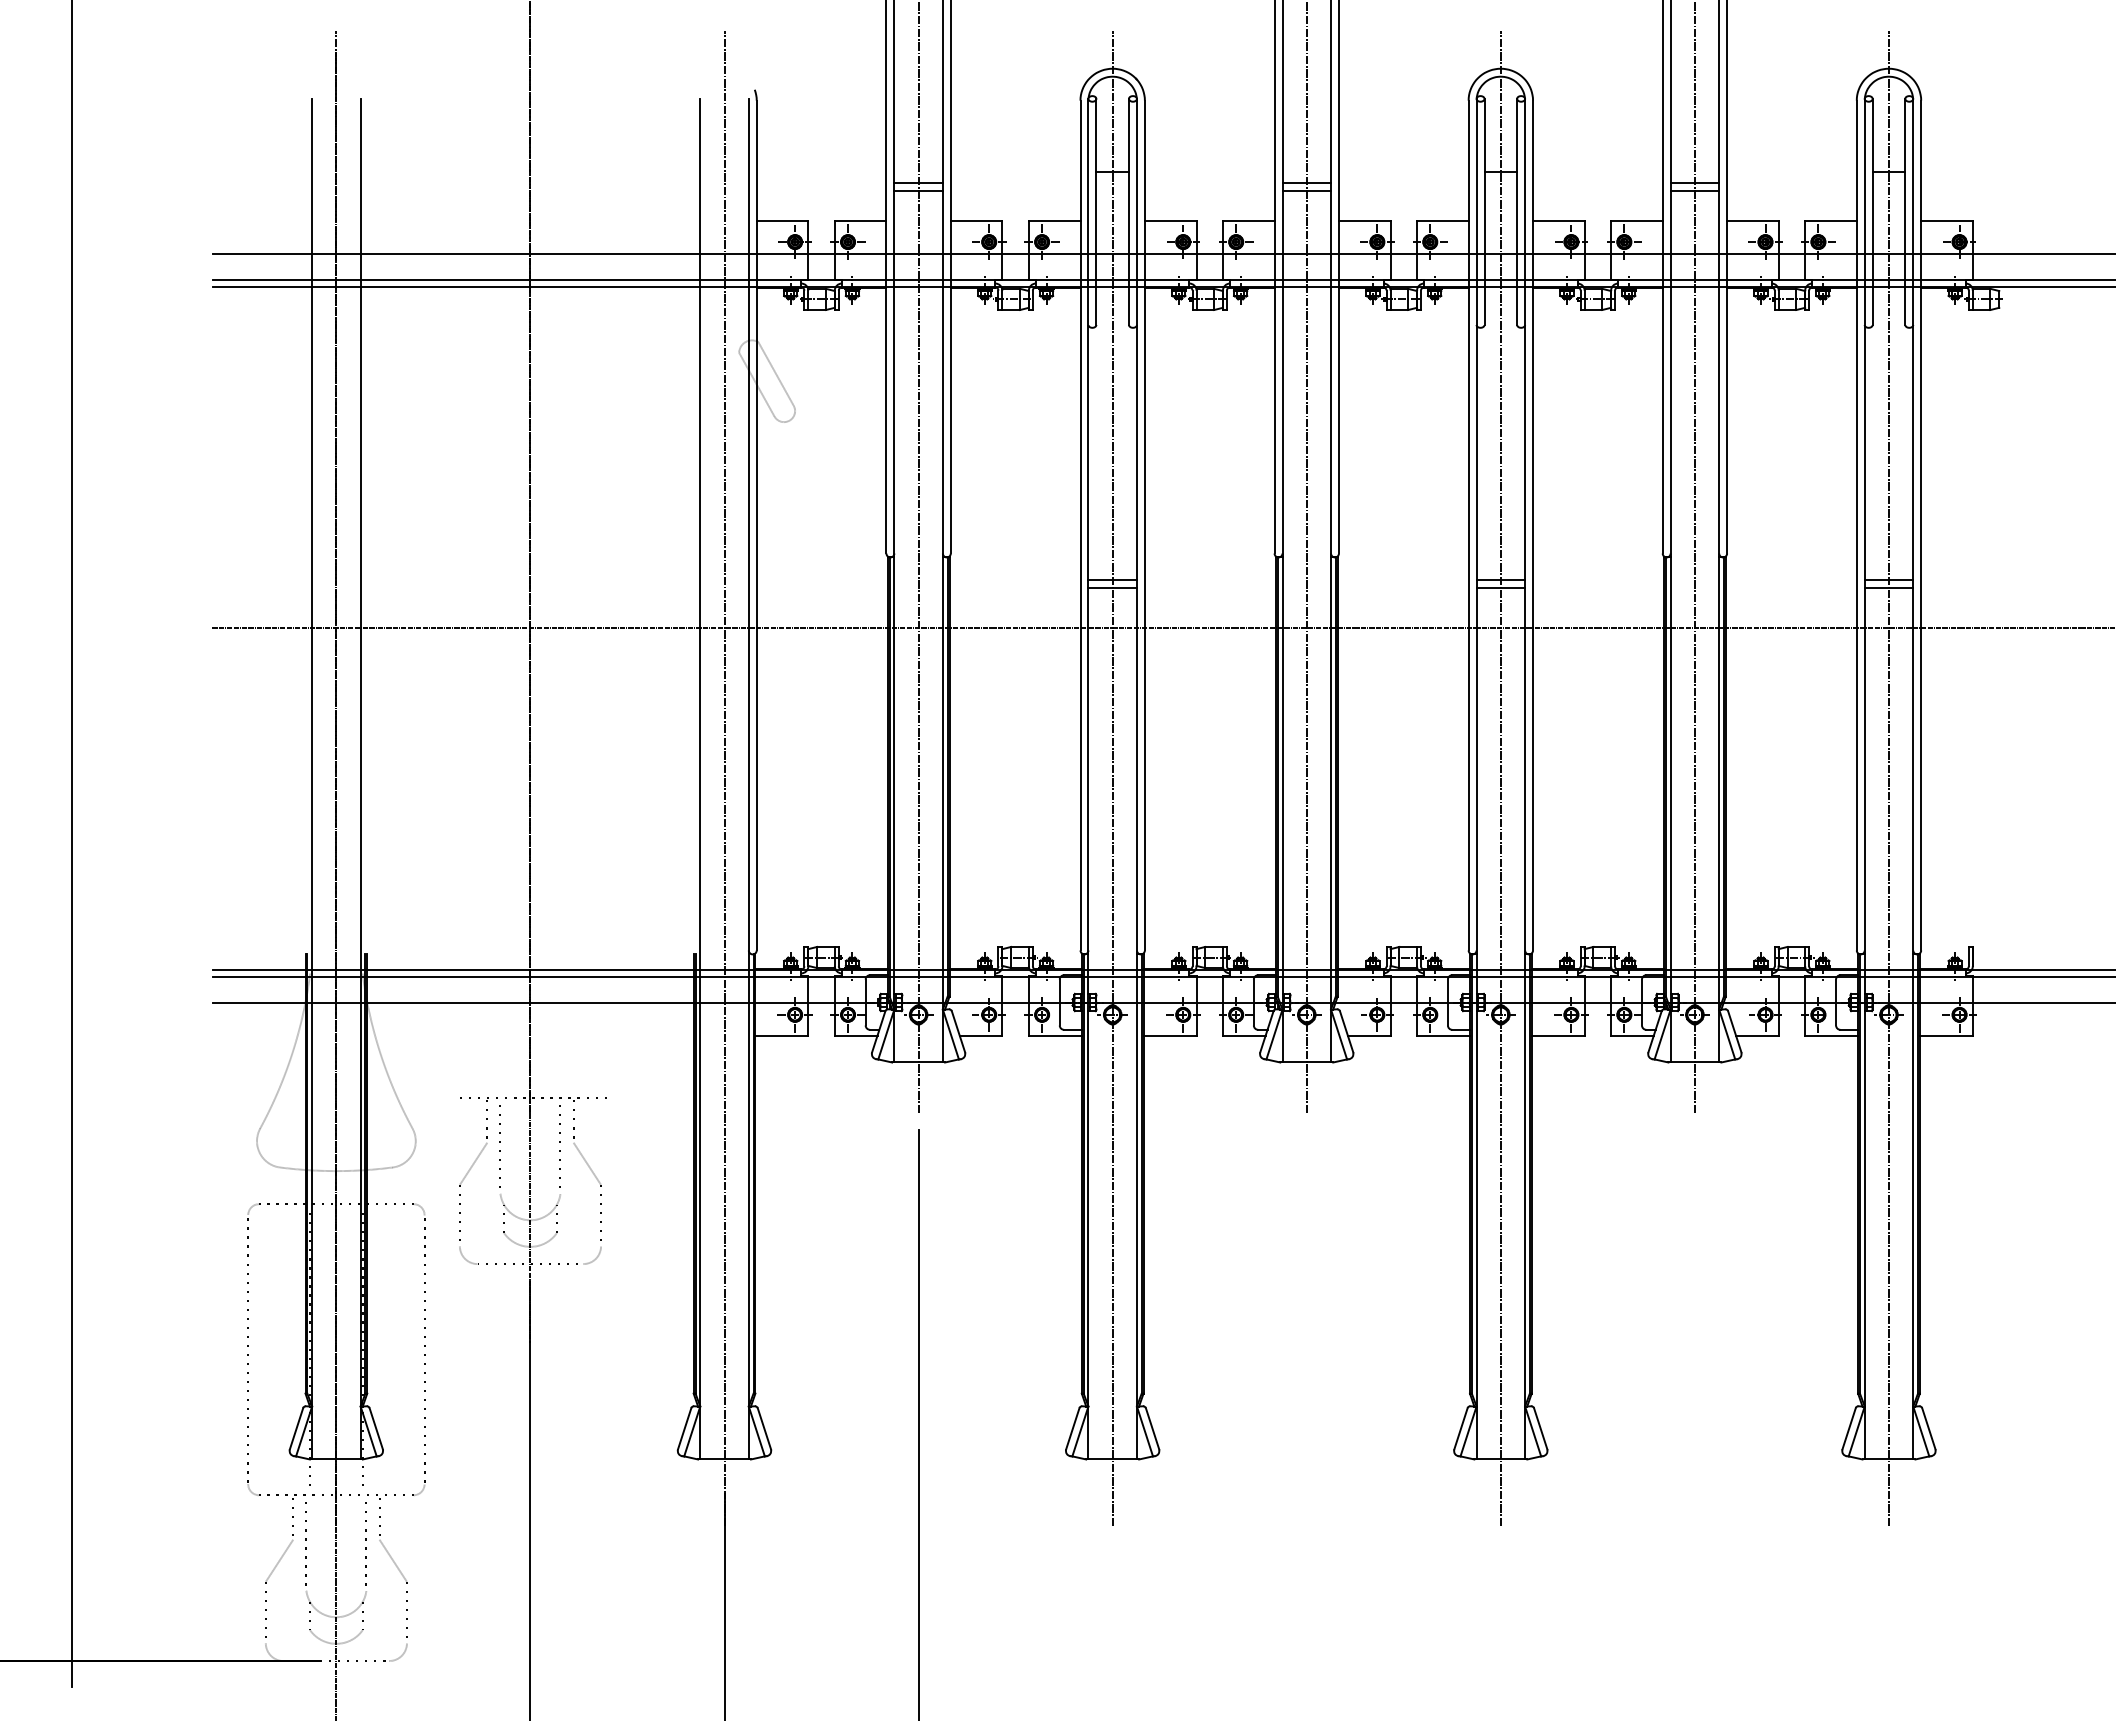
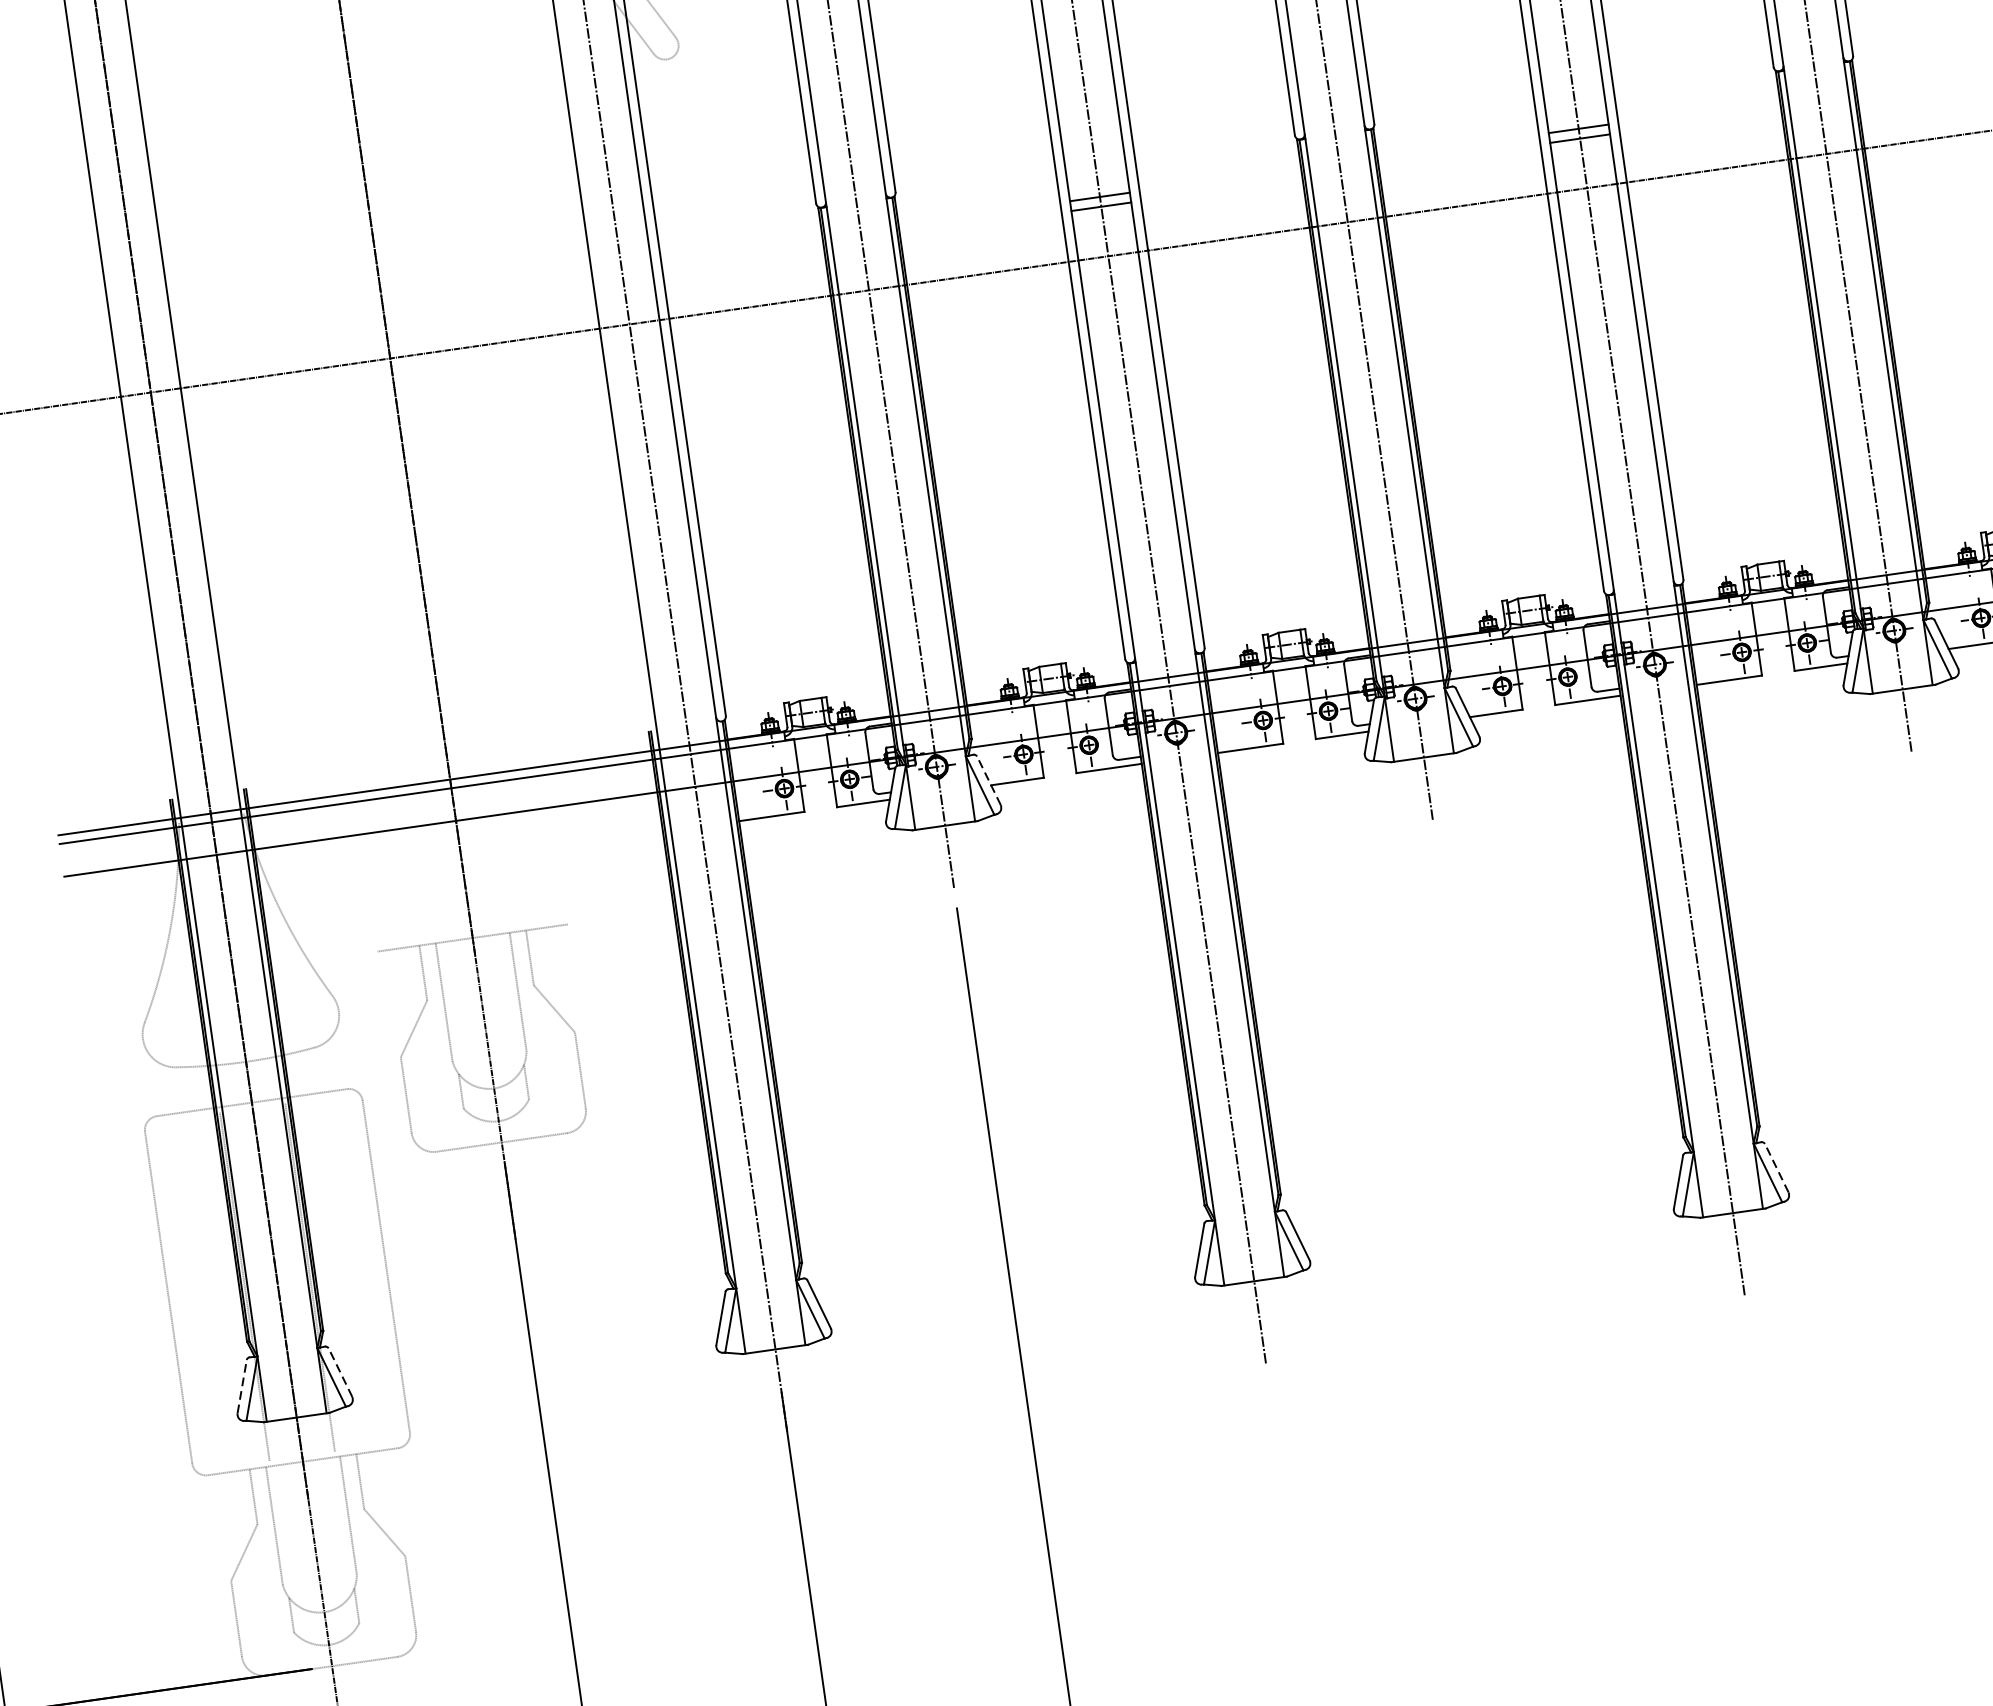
line: (958, 1031) -> (988, 780), solid -> dashed
line: (296, 1428) -> (242, 1386), solid -> dashed
line: (376, 1428) -> (340, 1372), solid -> dashed
line: (1540, 1428) -> (1776, 1167), solid -> dashed

